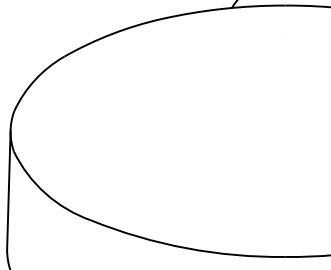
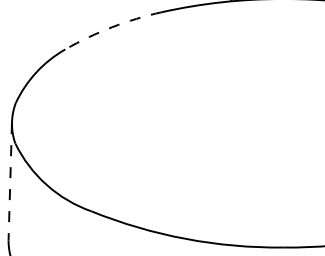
arc: (111, 34) -> (111, 27), solid -> dashed
line: (8, 191) -> (9, 182), solid -> dashed

